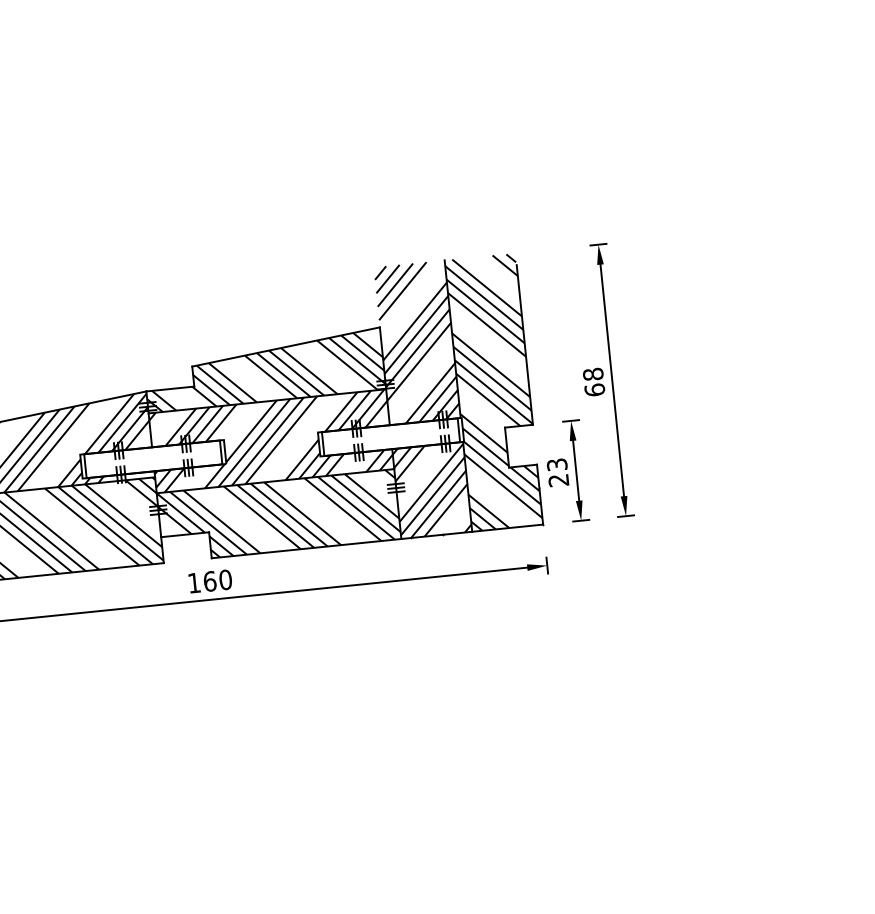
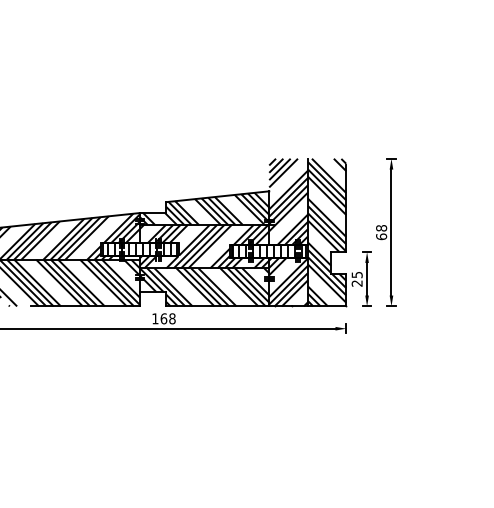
hatch: (385, 436) -> (266, 250), added
hatch: (152, 458) -> (139, 249), added
text: (555, 464) -> (356, 274), 23 -> 25
text: (225, 579) -> (172, 318), 160 -> 168

